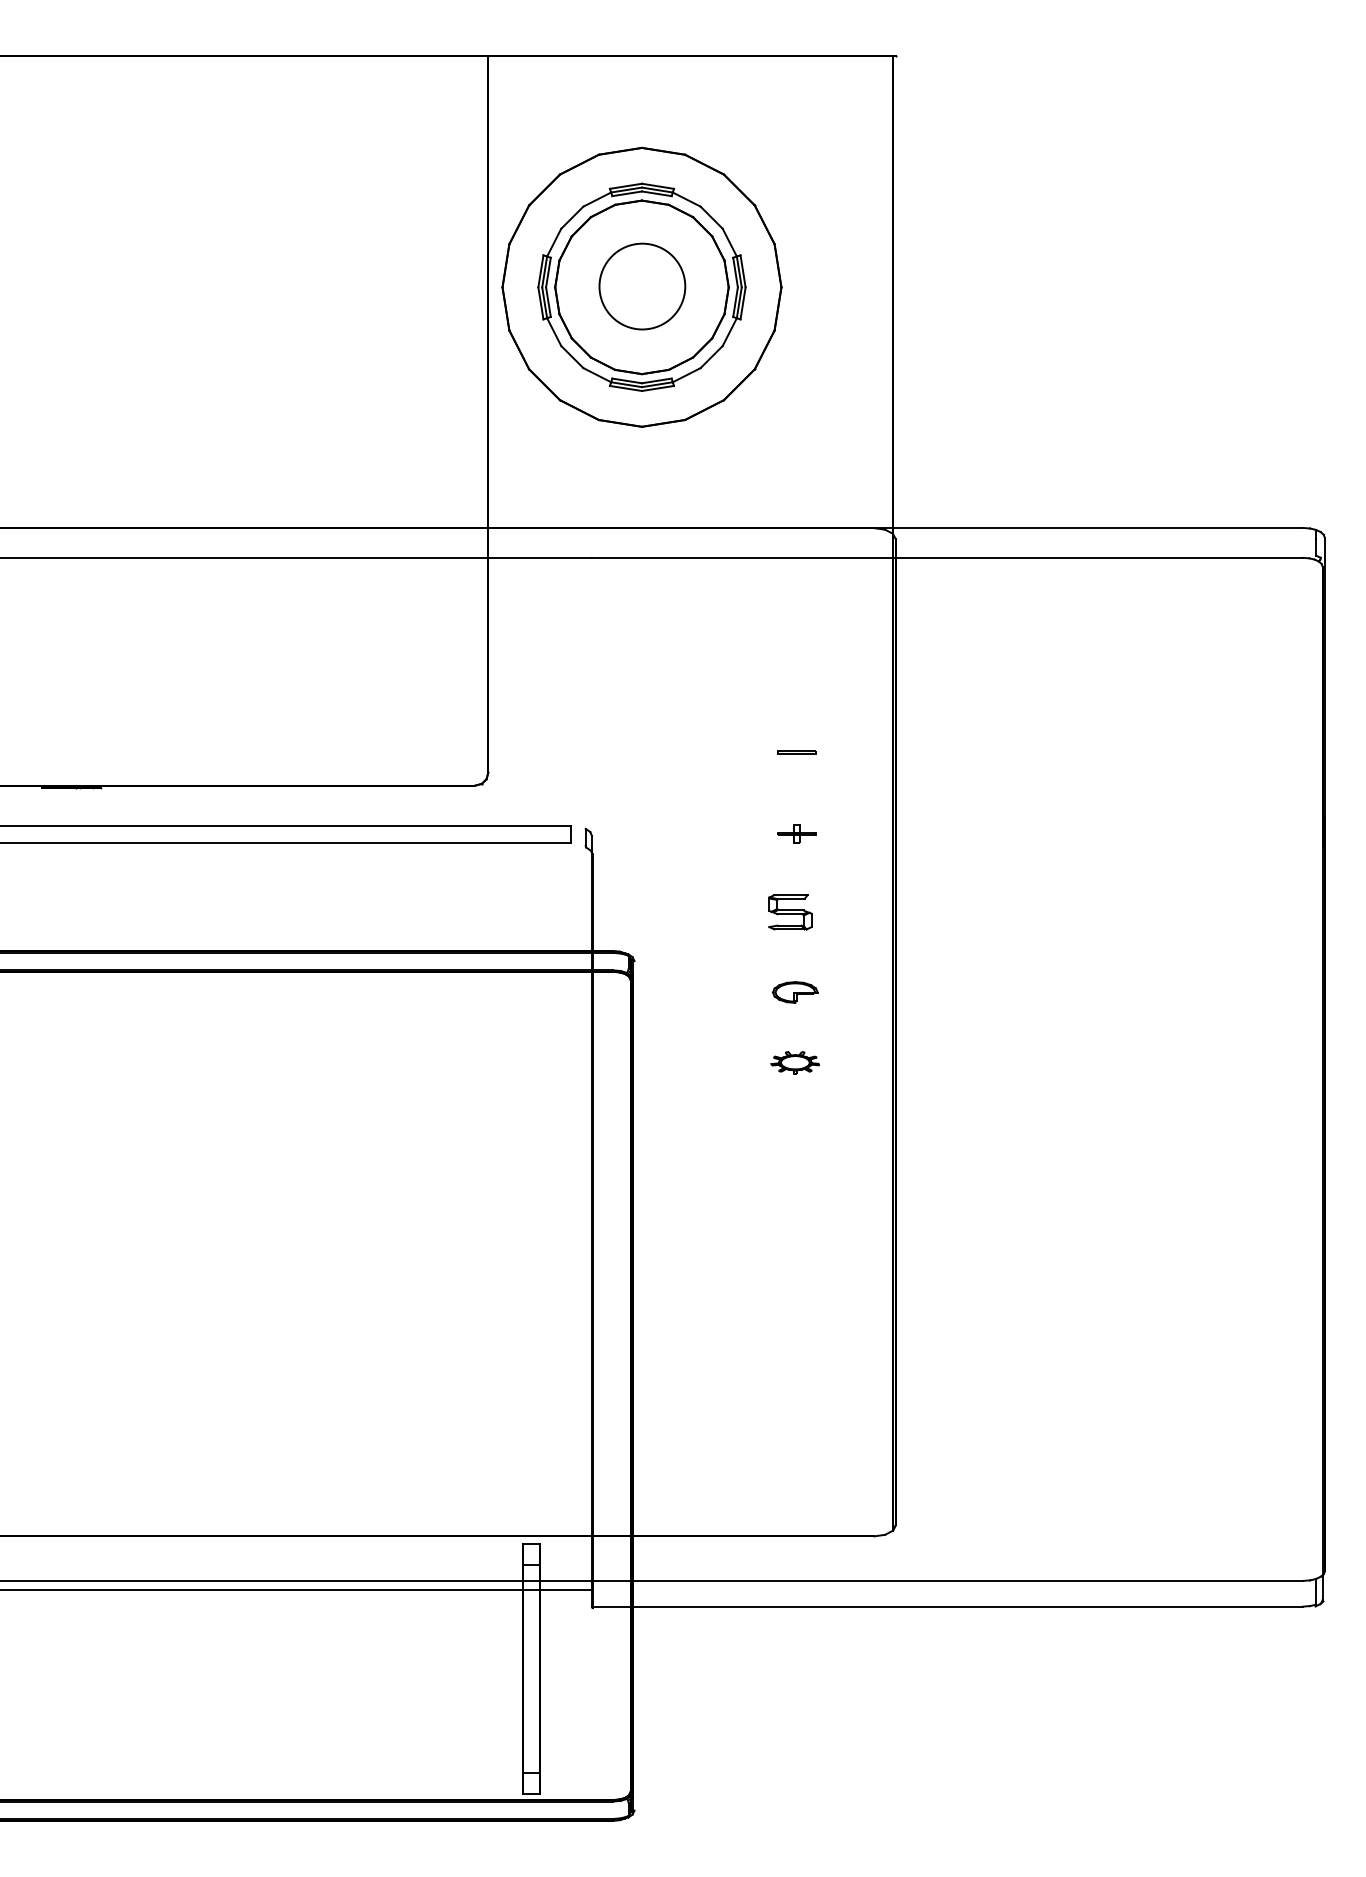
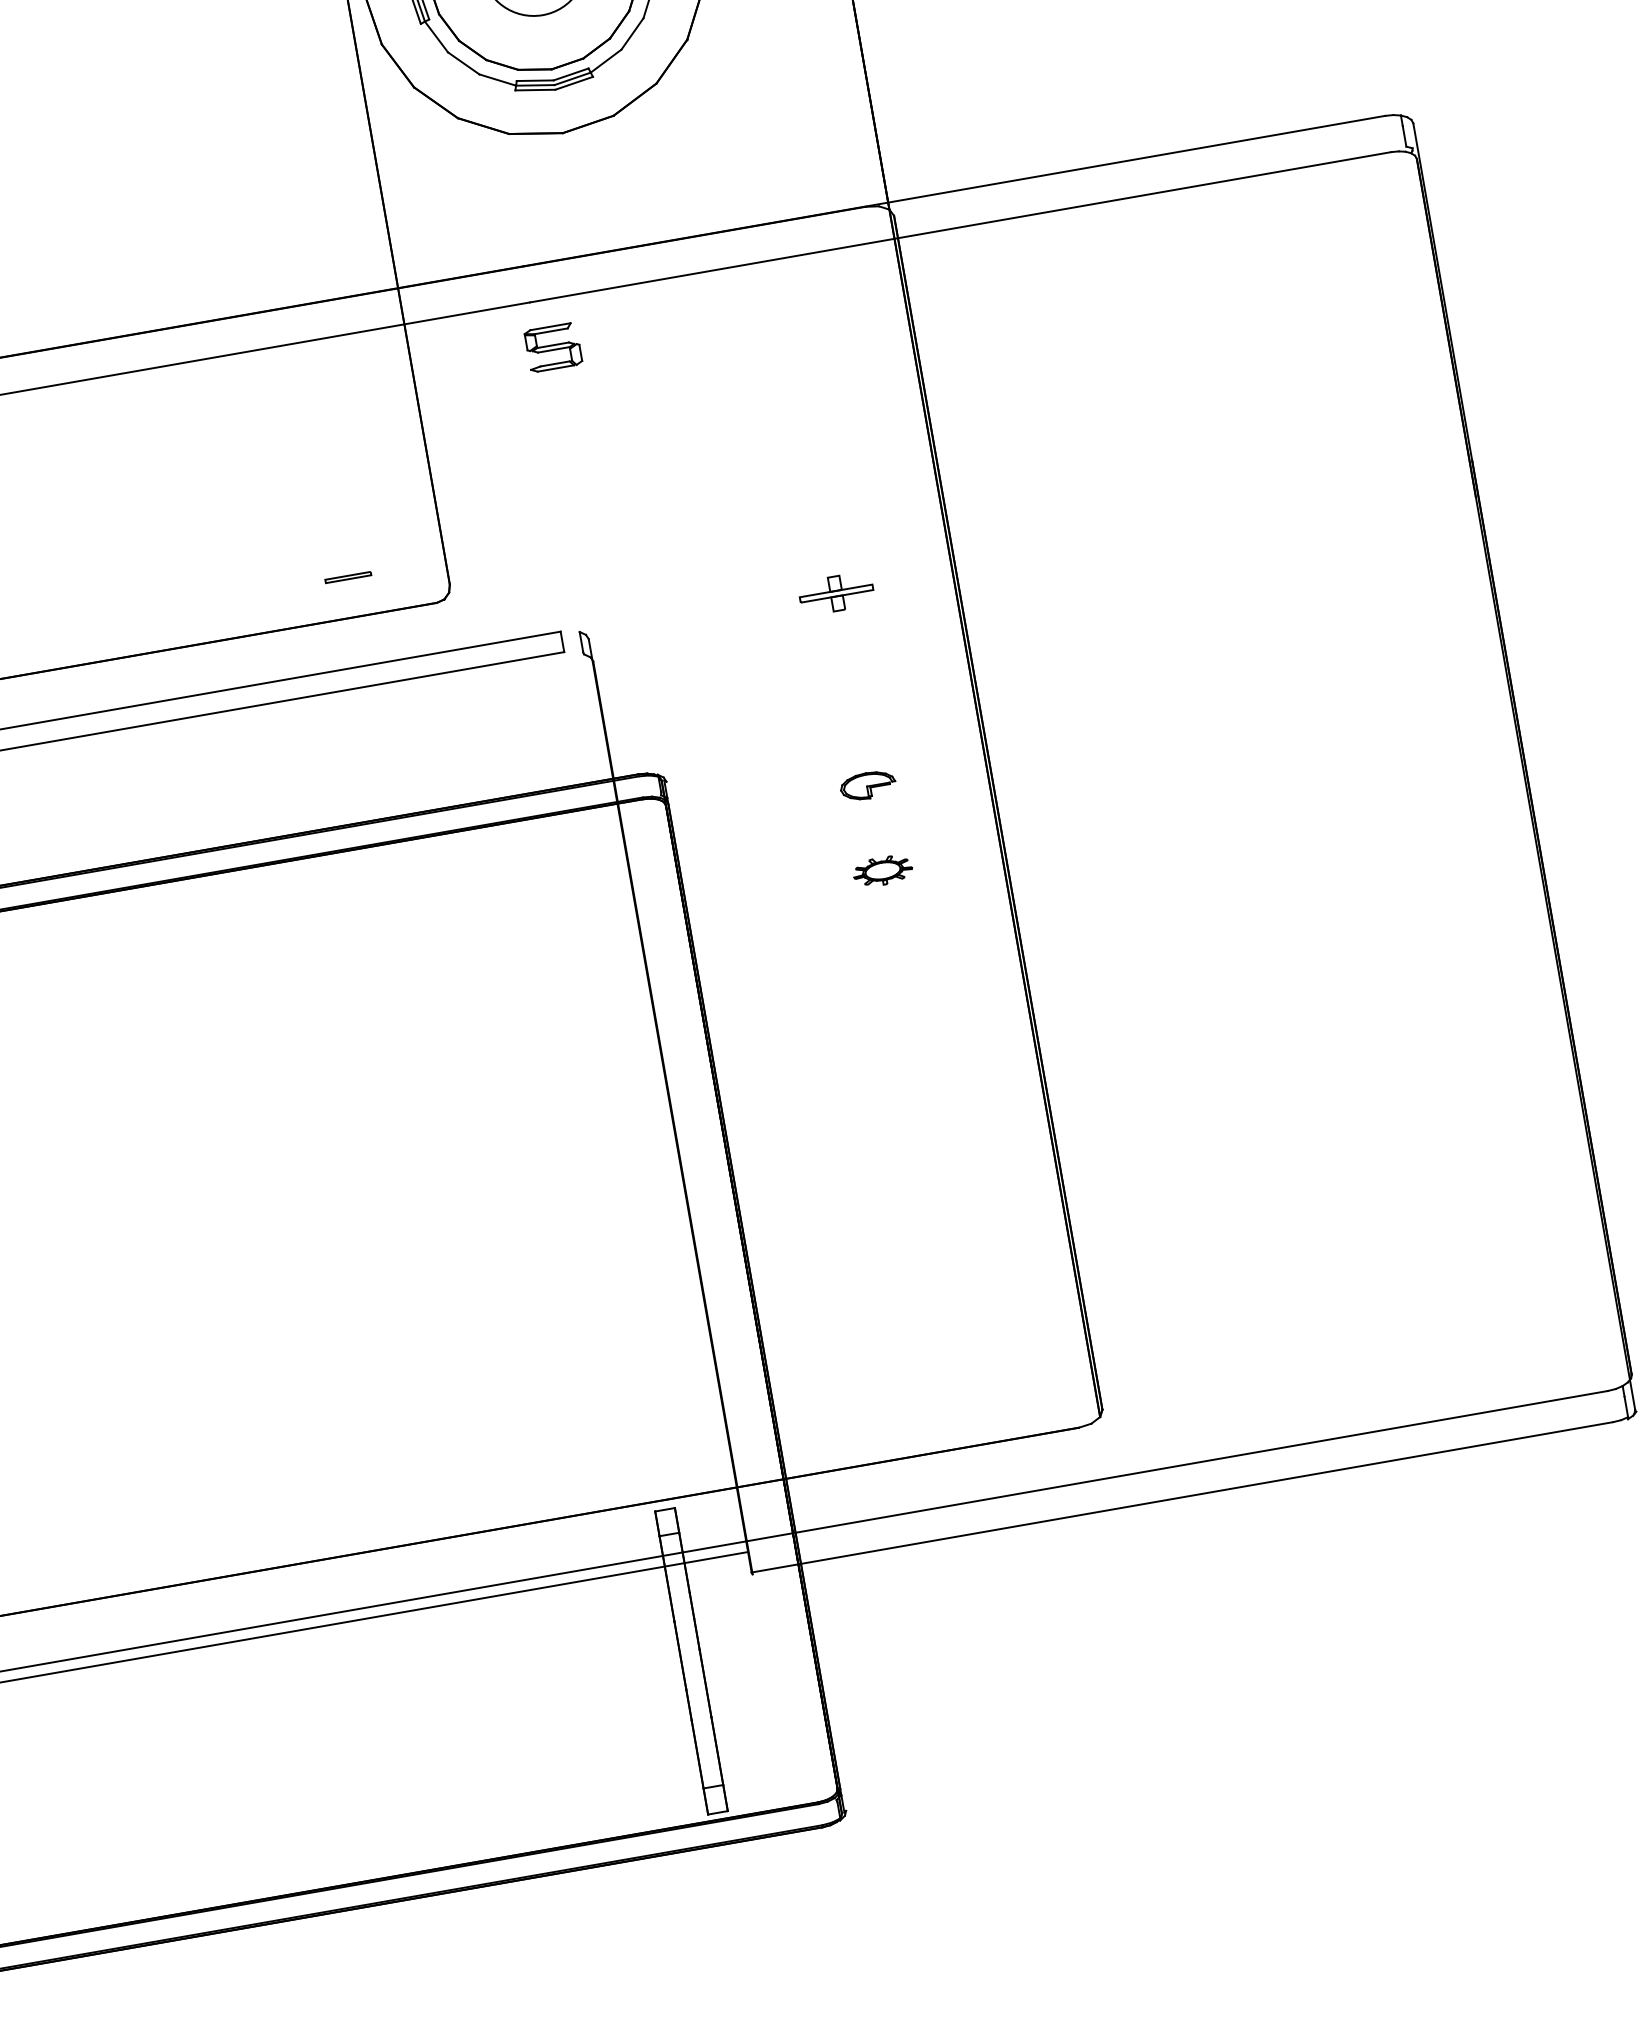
line: (796, 751) -> (347, 575), moved
part: (796, 833) -> (835, 593), size x1.6
part: (790, 912) -> (553, 347), moved

